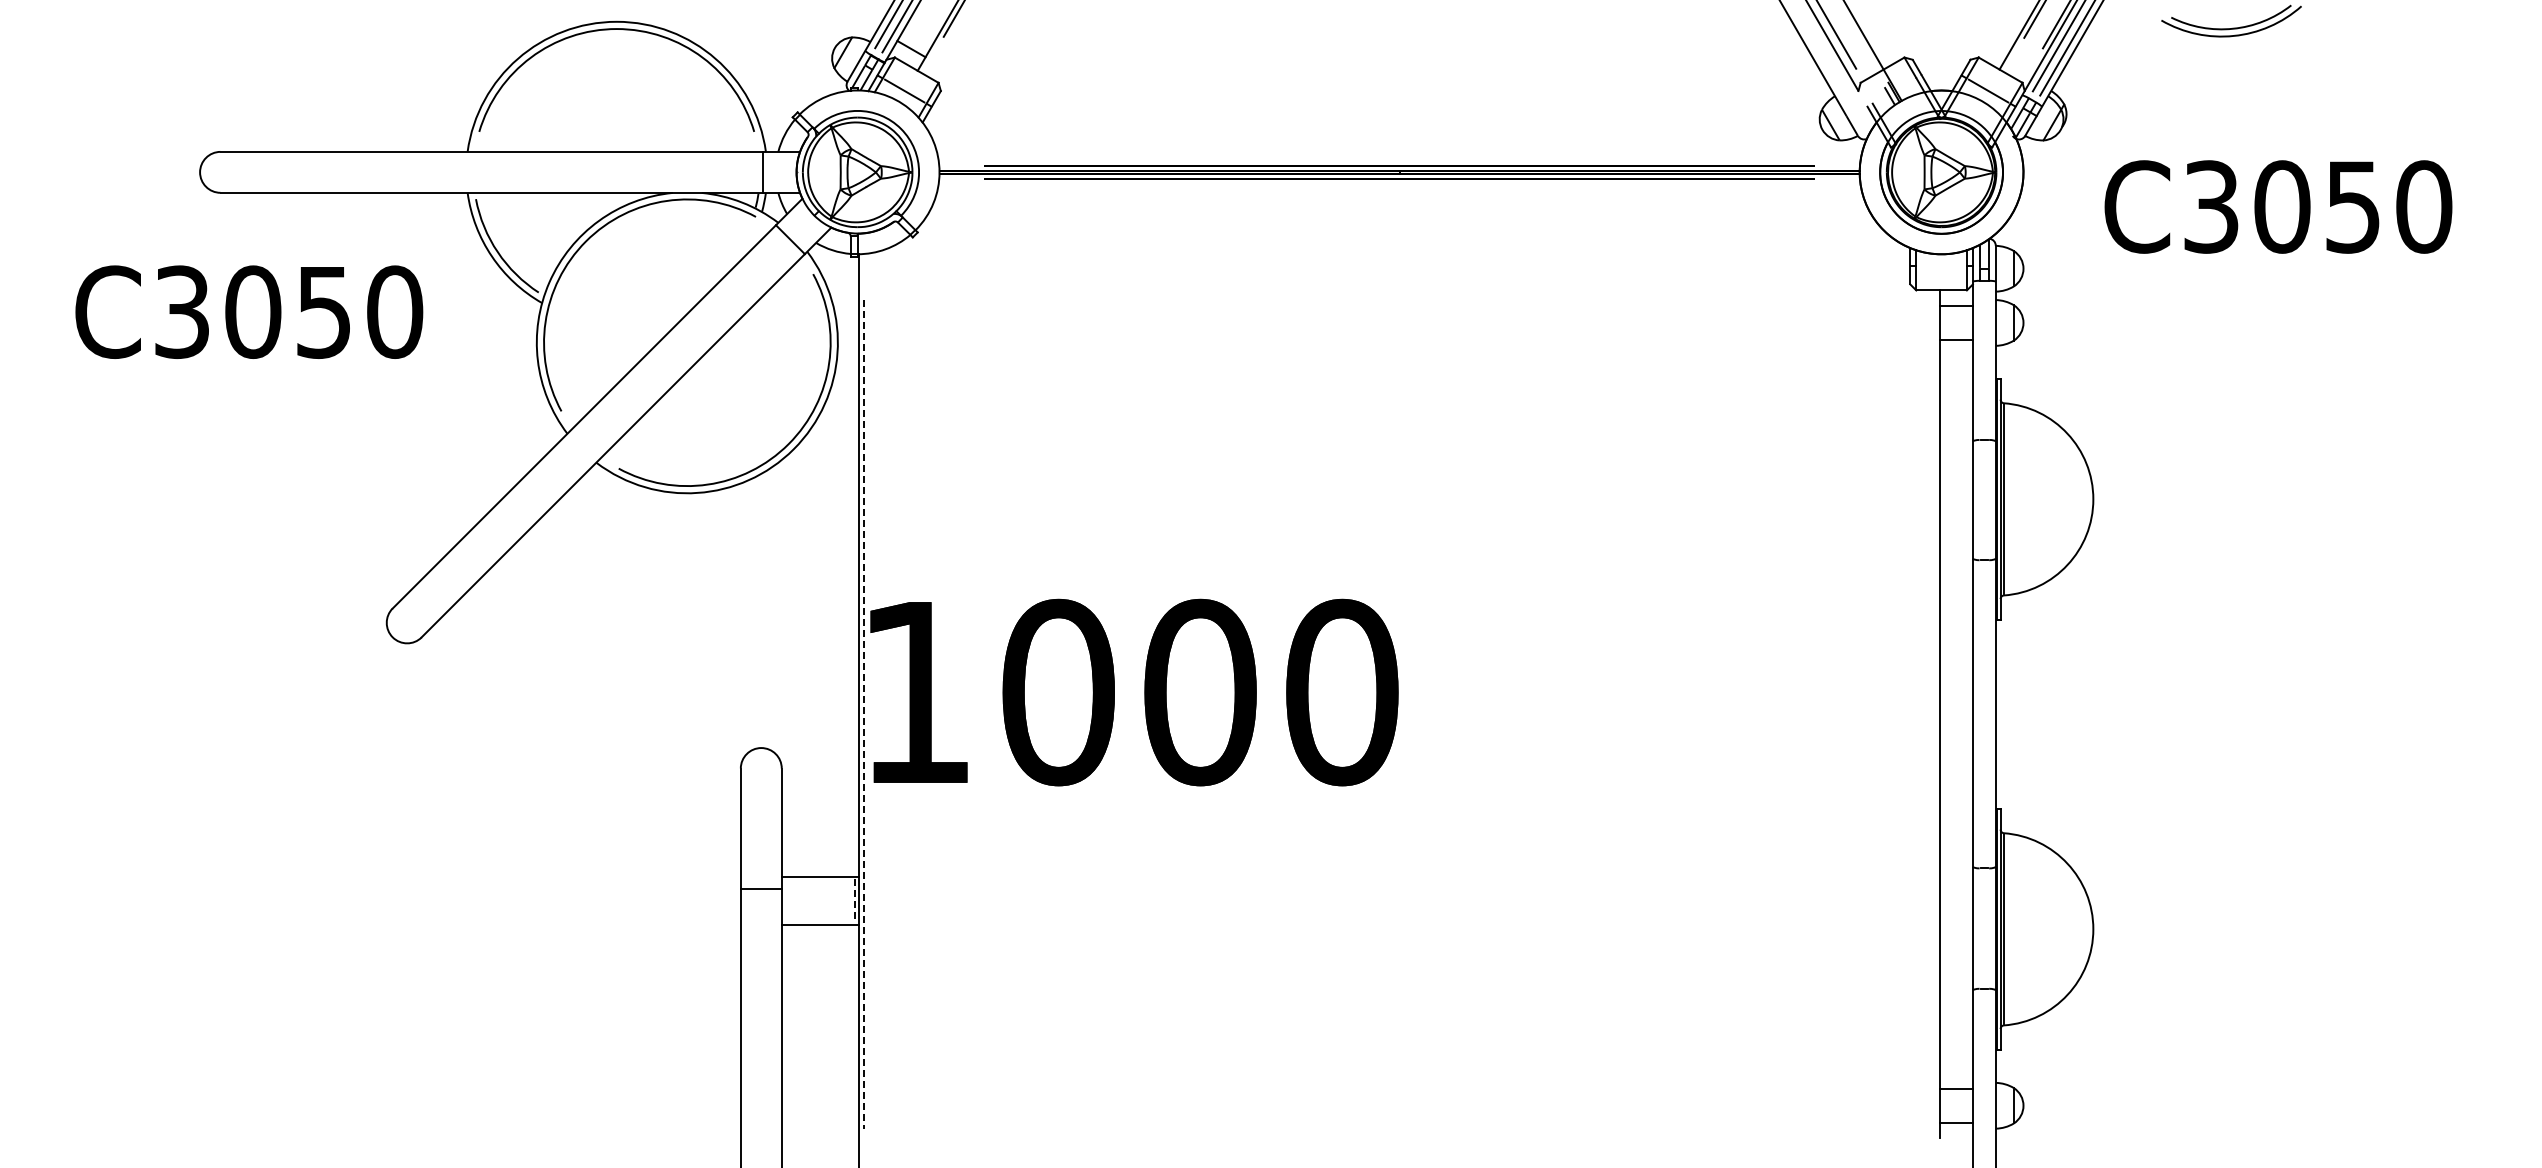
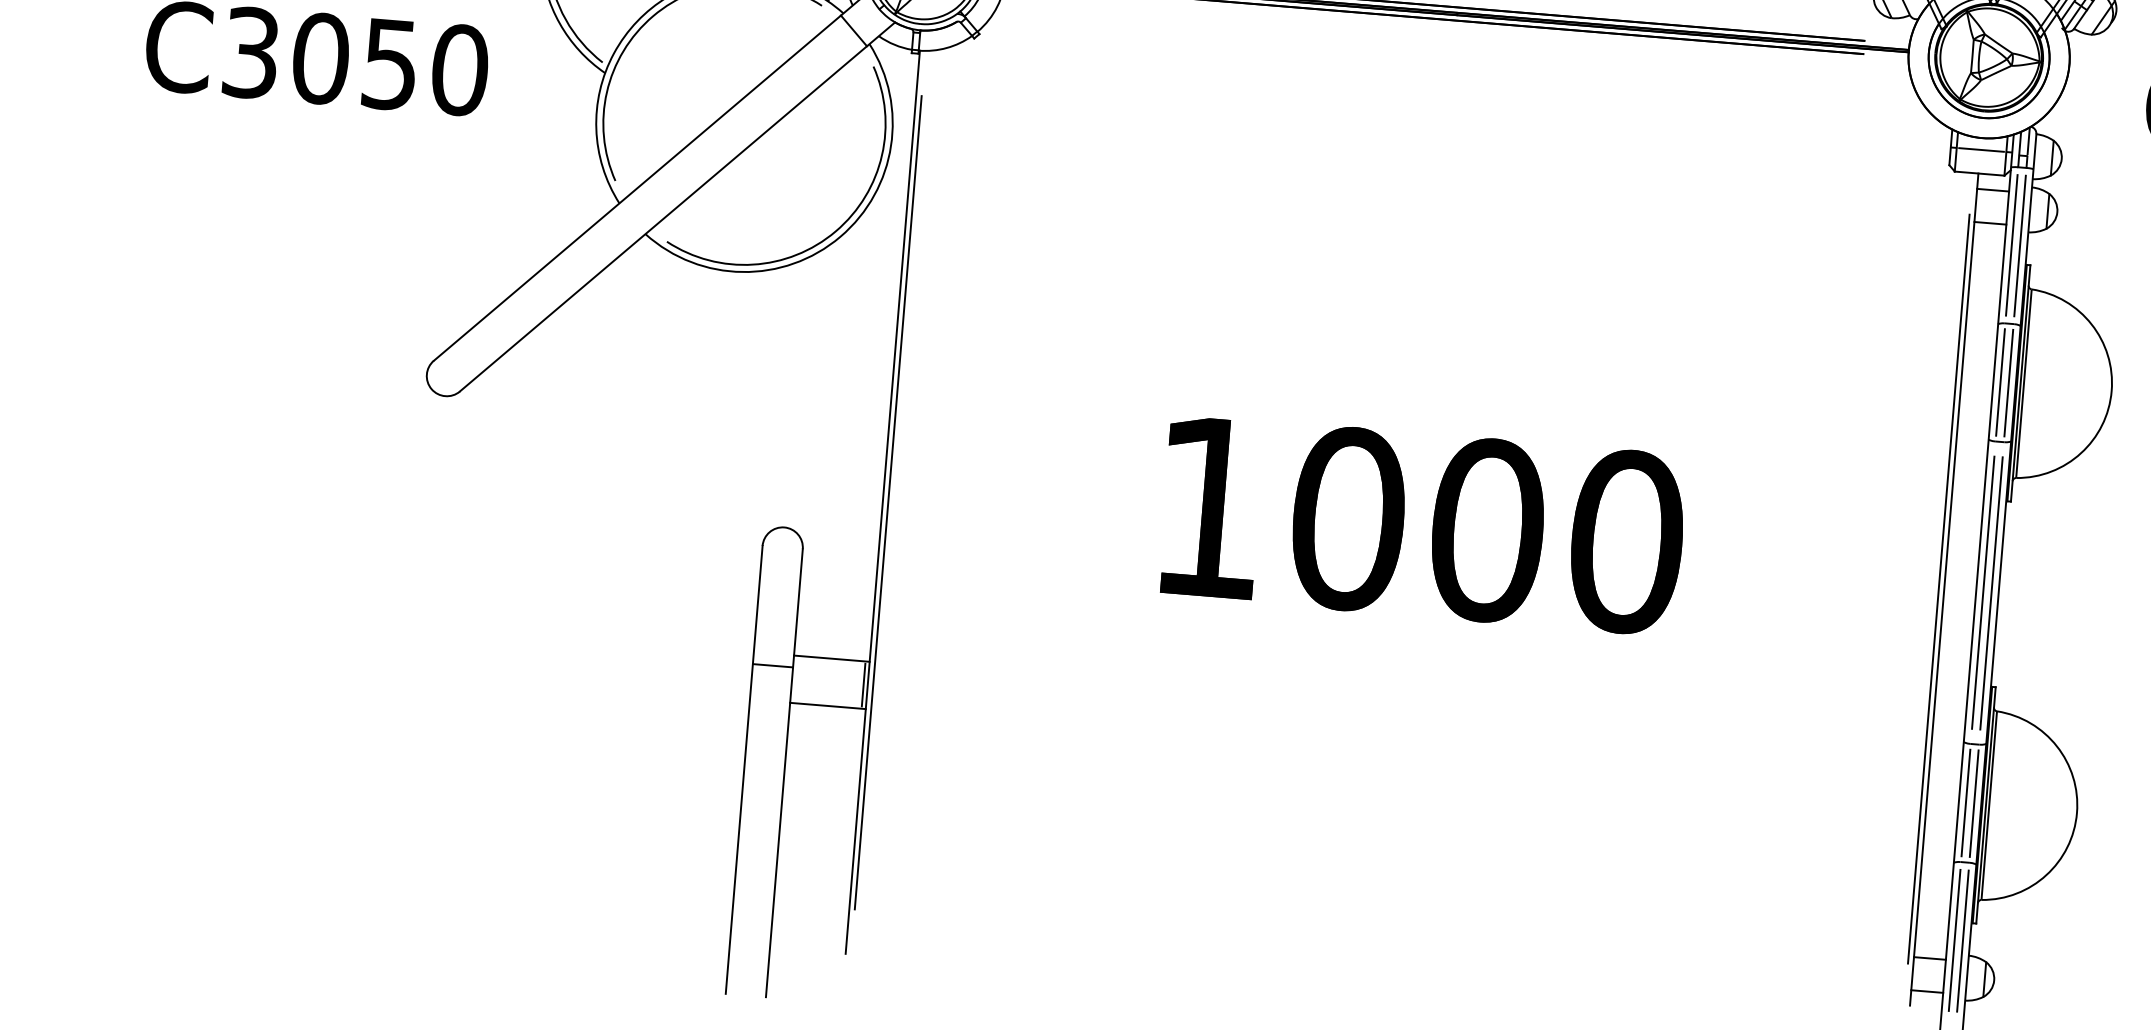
line: (1941, 266) -> (1981, 150), added
line: (1980, 359) -> (2012, 244), added
line: (1988, 359) -> (2020, 245), added
line: (1980, 499) -> (2000, 381), added
line: (1988, 499) -> (2008, 382), added
text: (1134, 692) -> (1423, 525), moved
line: (1934, 713) -> (1938, 588), added
line: (864, 714) -> (888, 502), dashed -> solid
line: (1980, 714) -> (1983, 592), added
line: (1988, 714) -> (1991, 593), added
line: (854, 900) -> (863, 684), dashed -> solid
line: (1980, 928) -> (1966, 802), added
line: (1988, 928) -> (1974, 803), added
line: (1980, 1068) -> (1955, 940), added
line: (1988, 1068) -> (1962, 940), added

